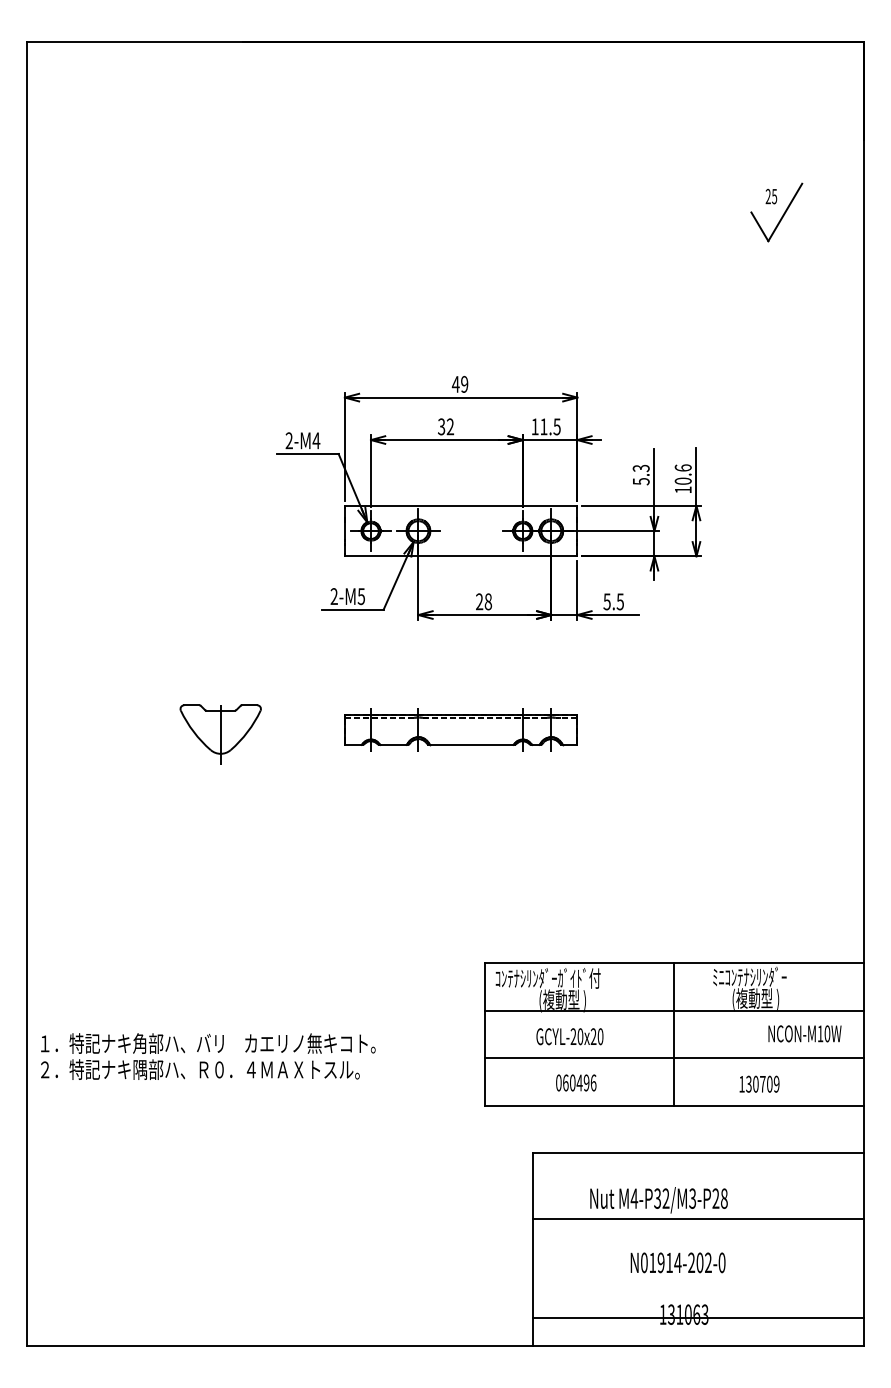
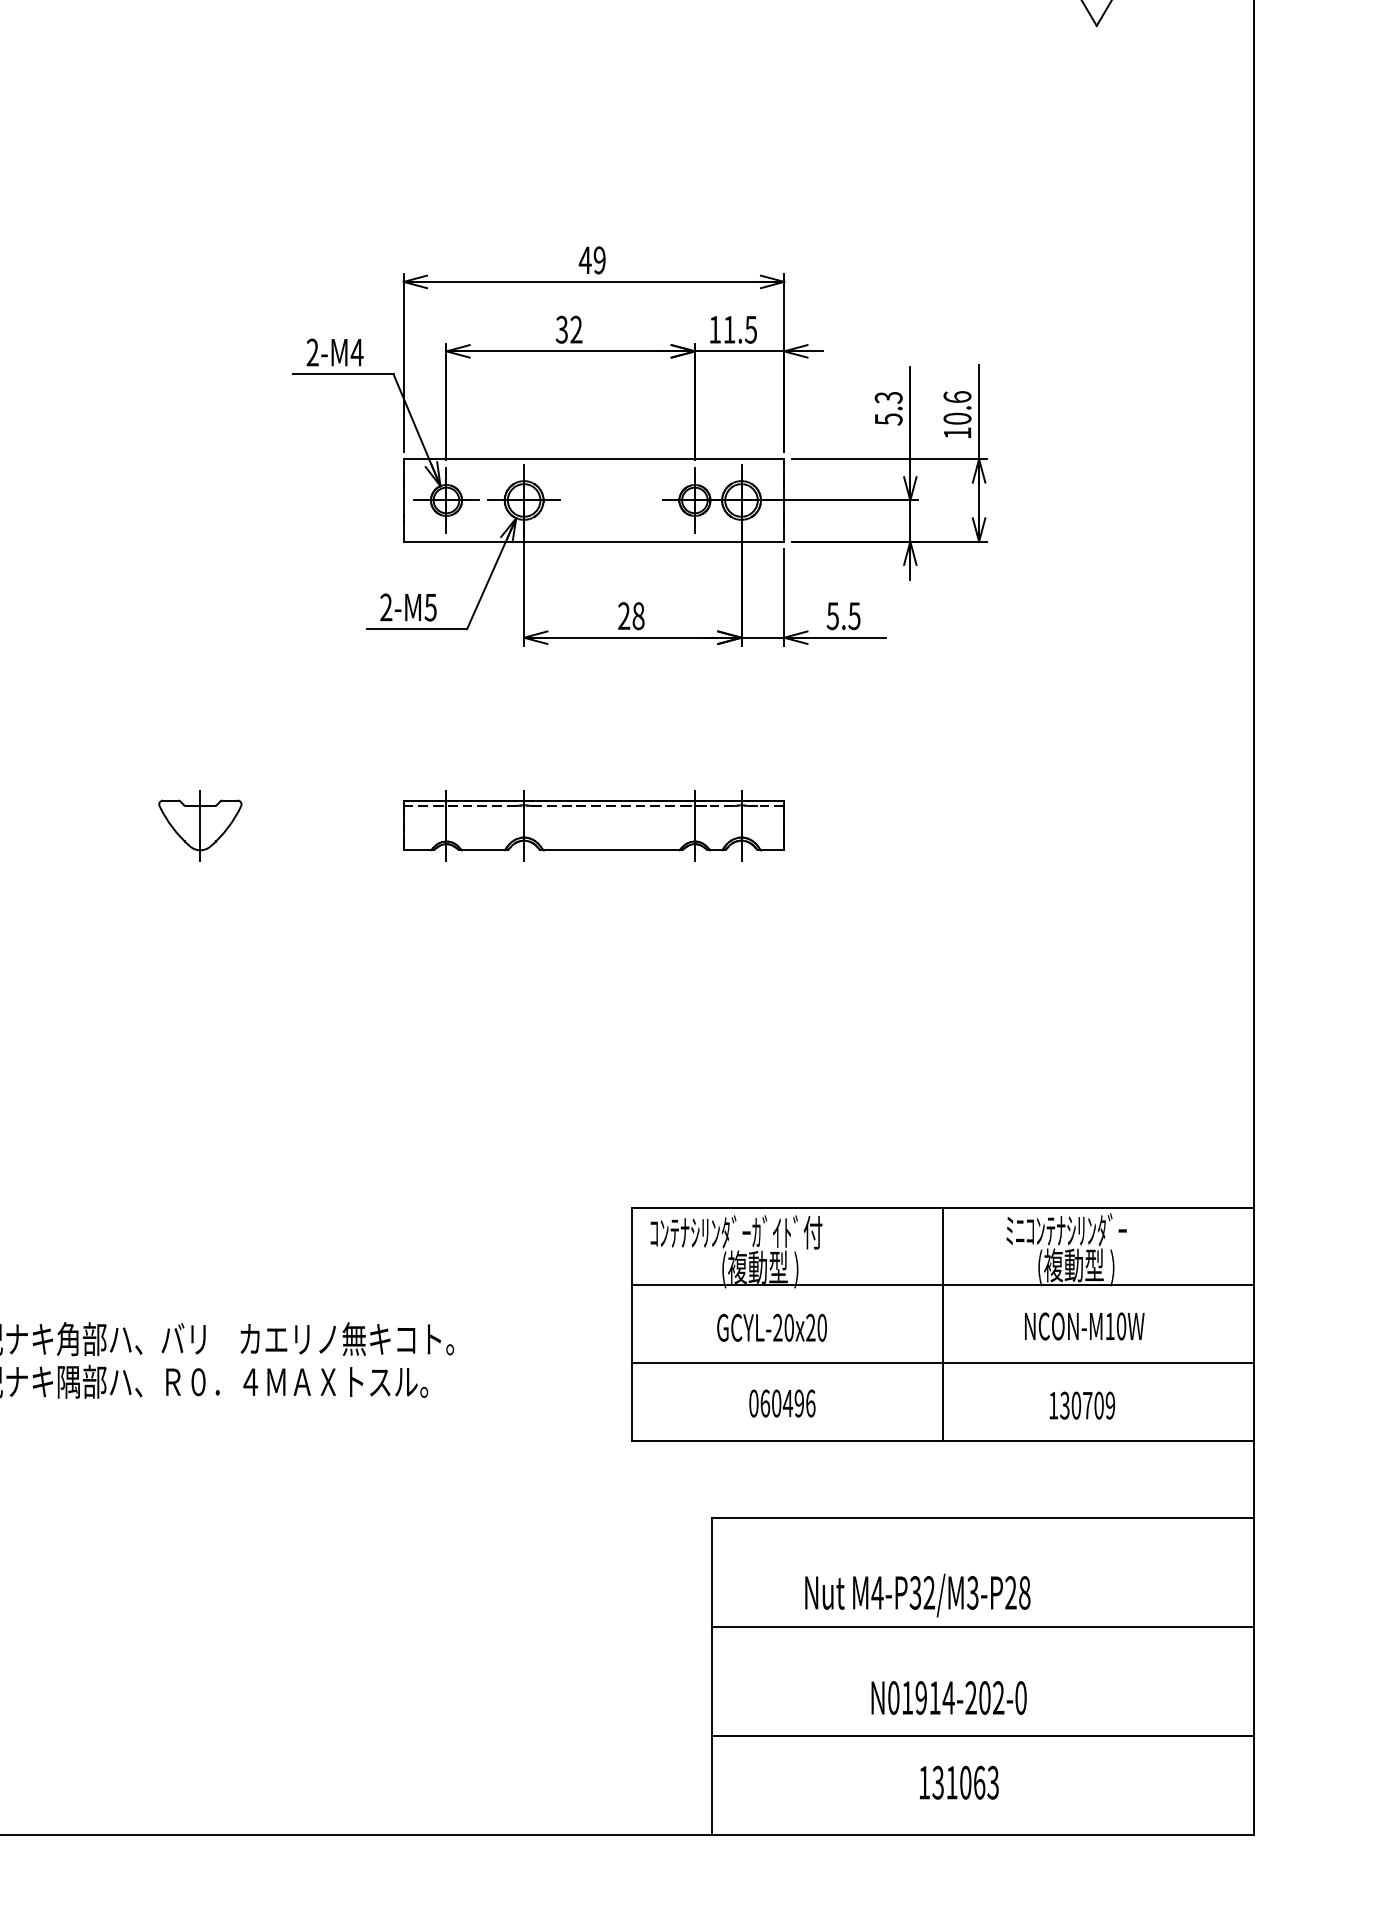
part: (220, 729) -> (200, 825), size x0.62
text: (804, 1033) -> (1083, 1325), moved
line: (698, 1317) -> (982, 1735), moved

